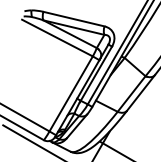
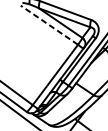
line: (57, 38) -> (49, 25), solid -> dashed

